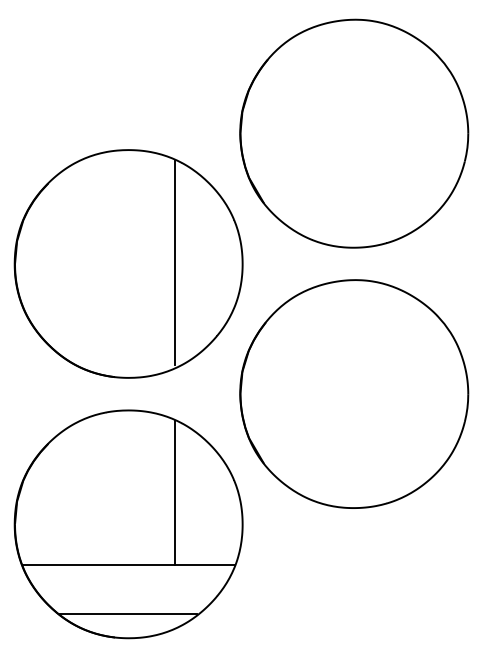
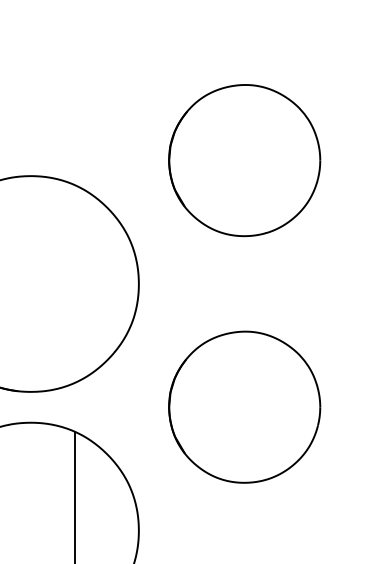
part: (354, 133) -> (244, 160), size x0.7
line: (175, 262) -> (75, 282), removed
part: (354, 393) -> (244, 406), size x0.7

